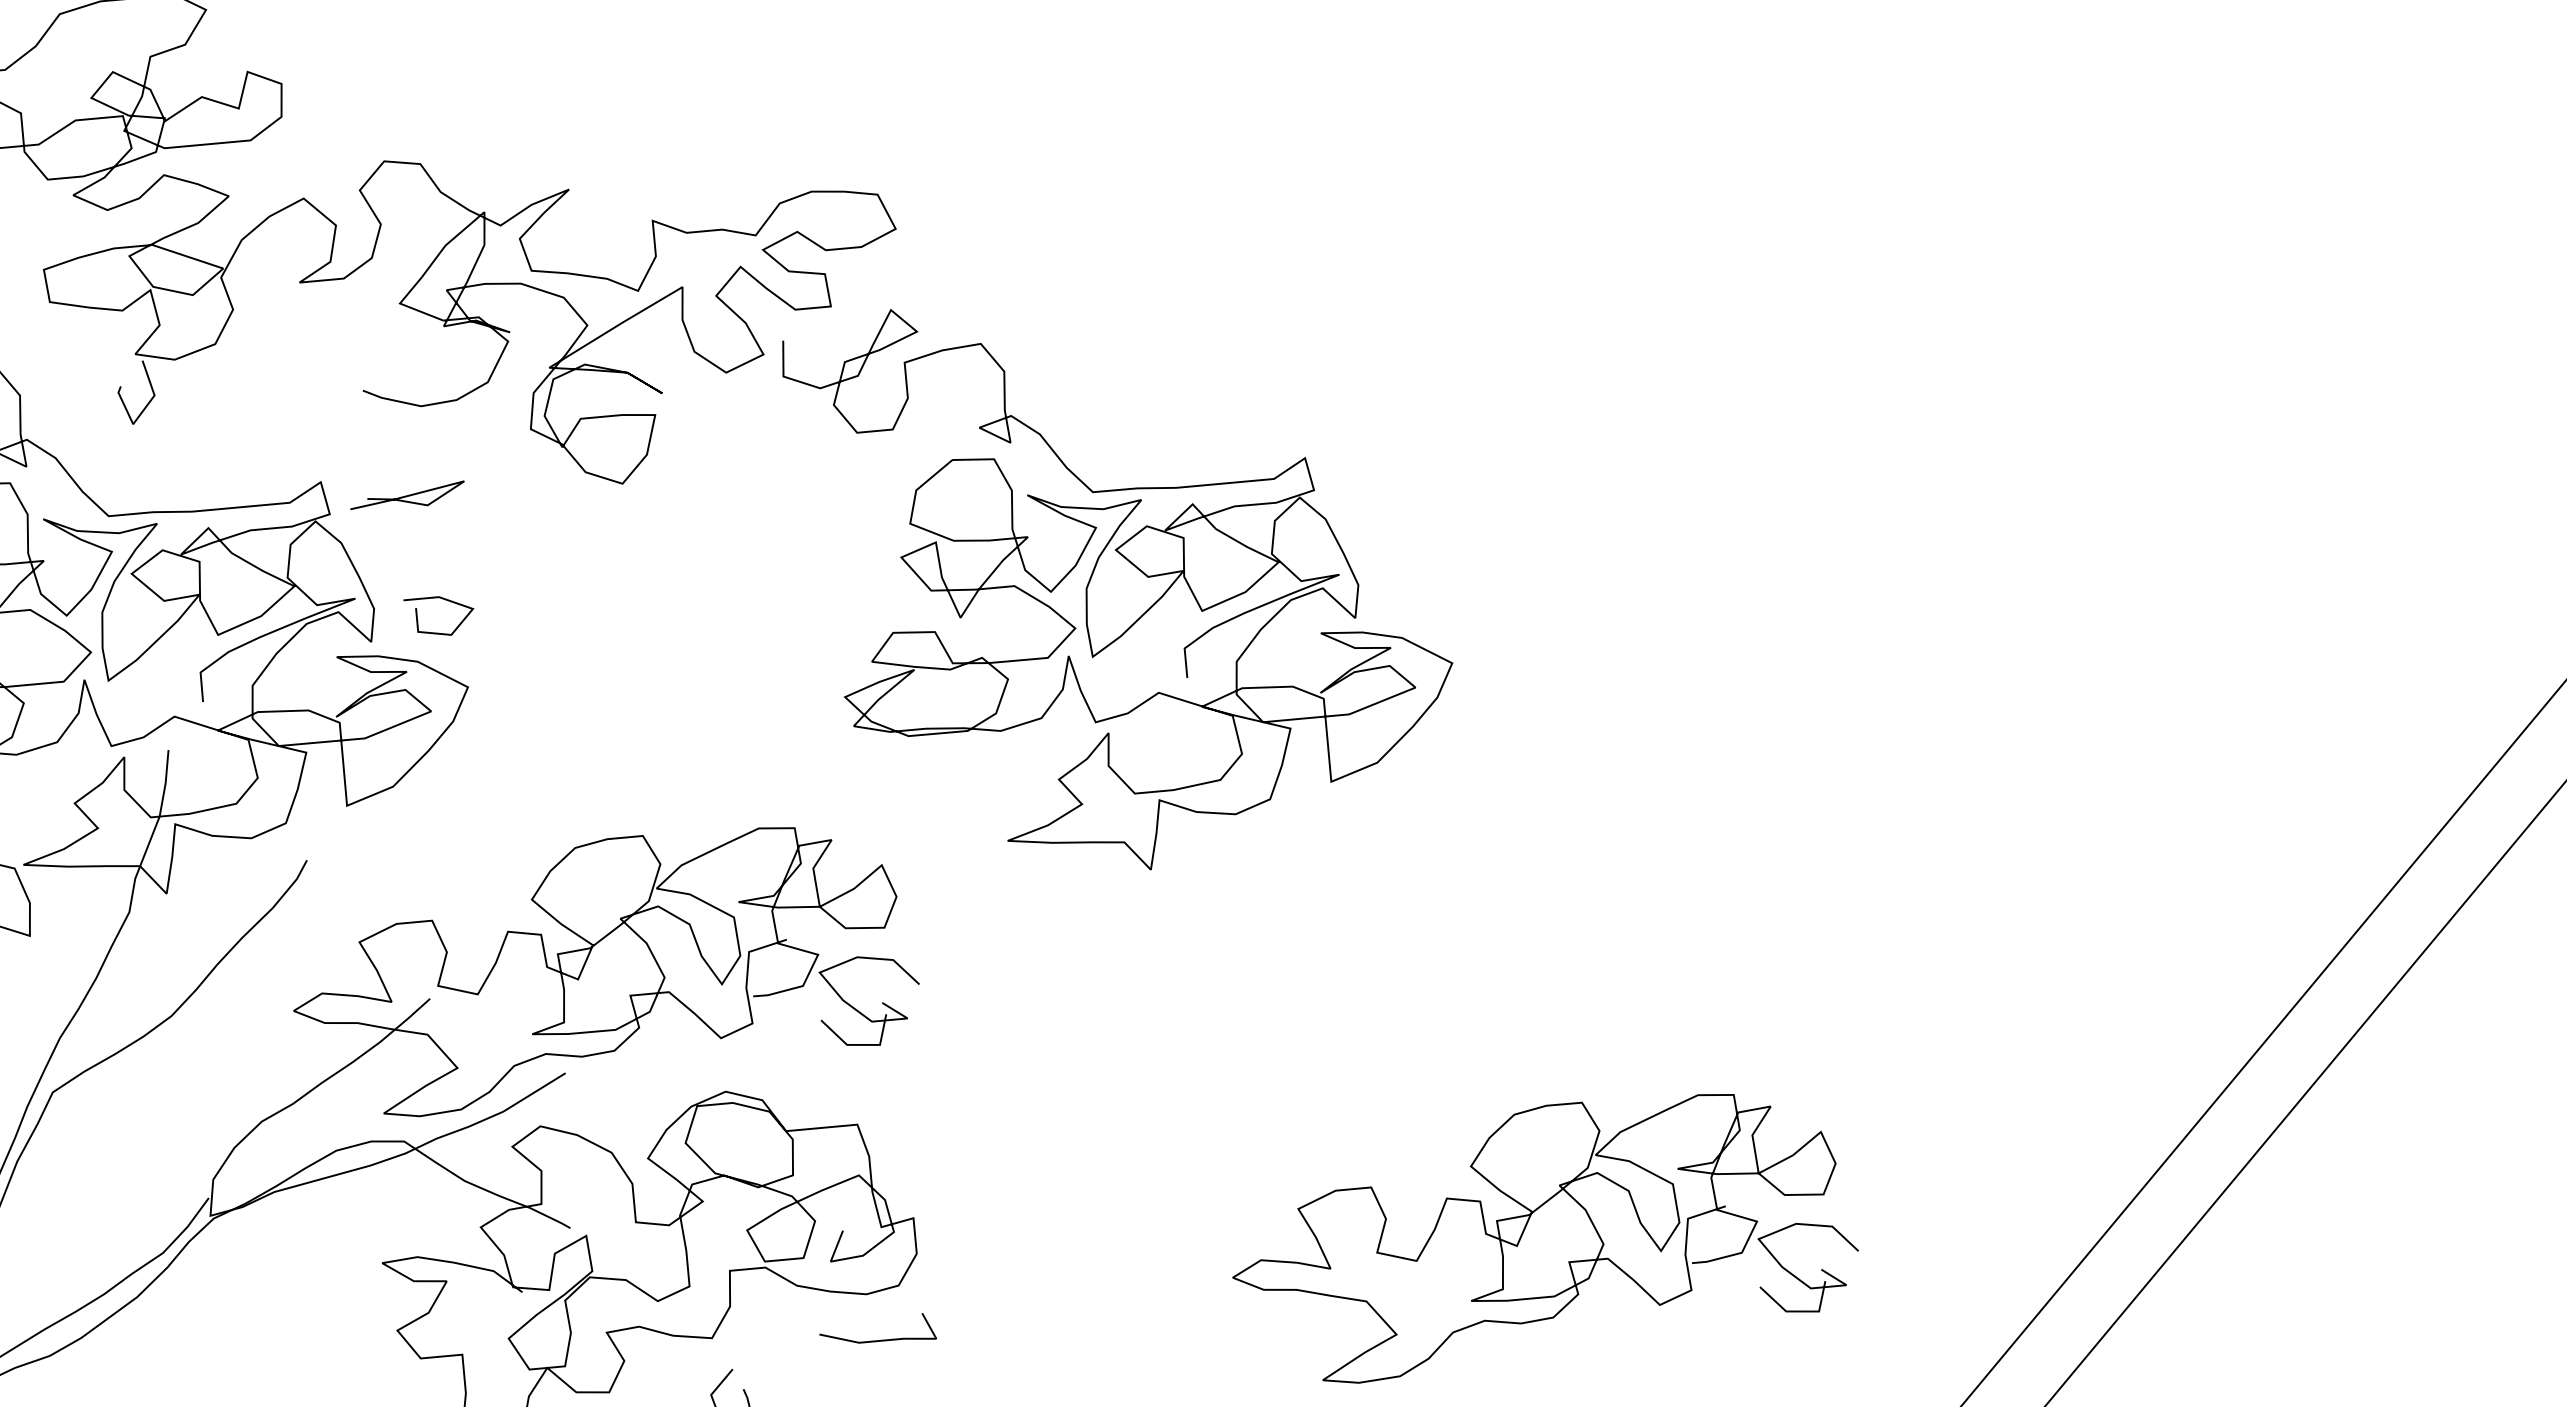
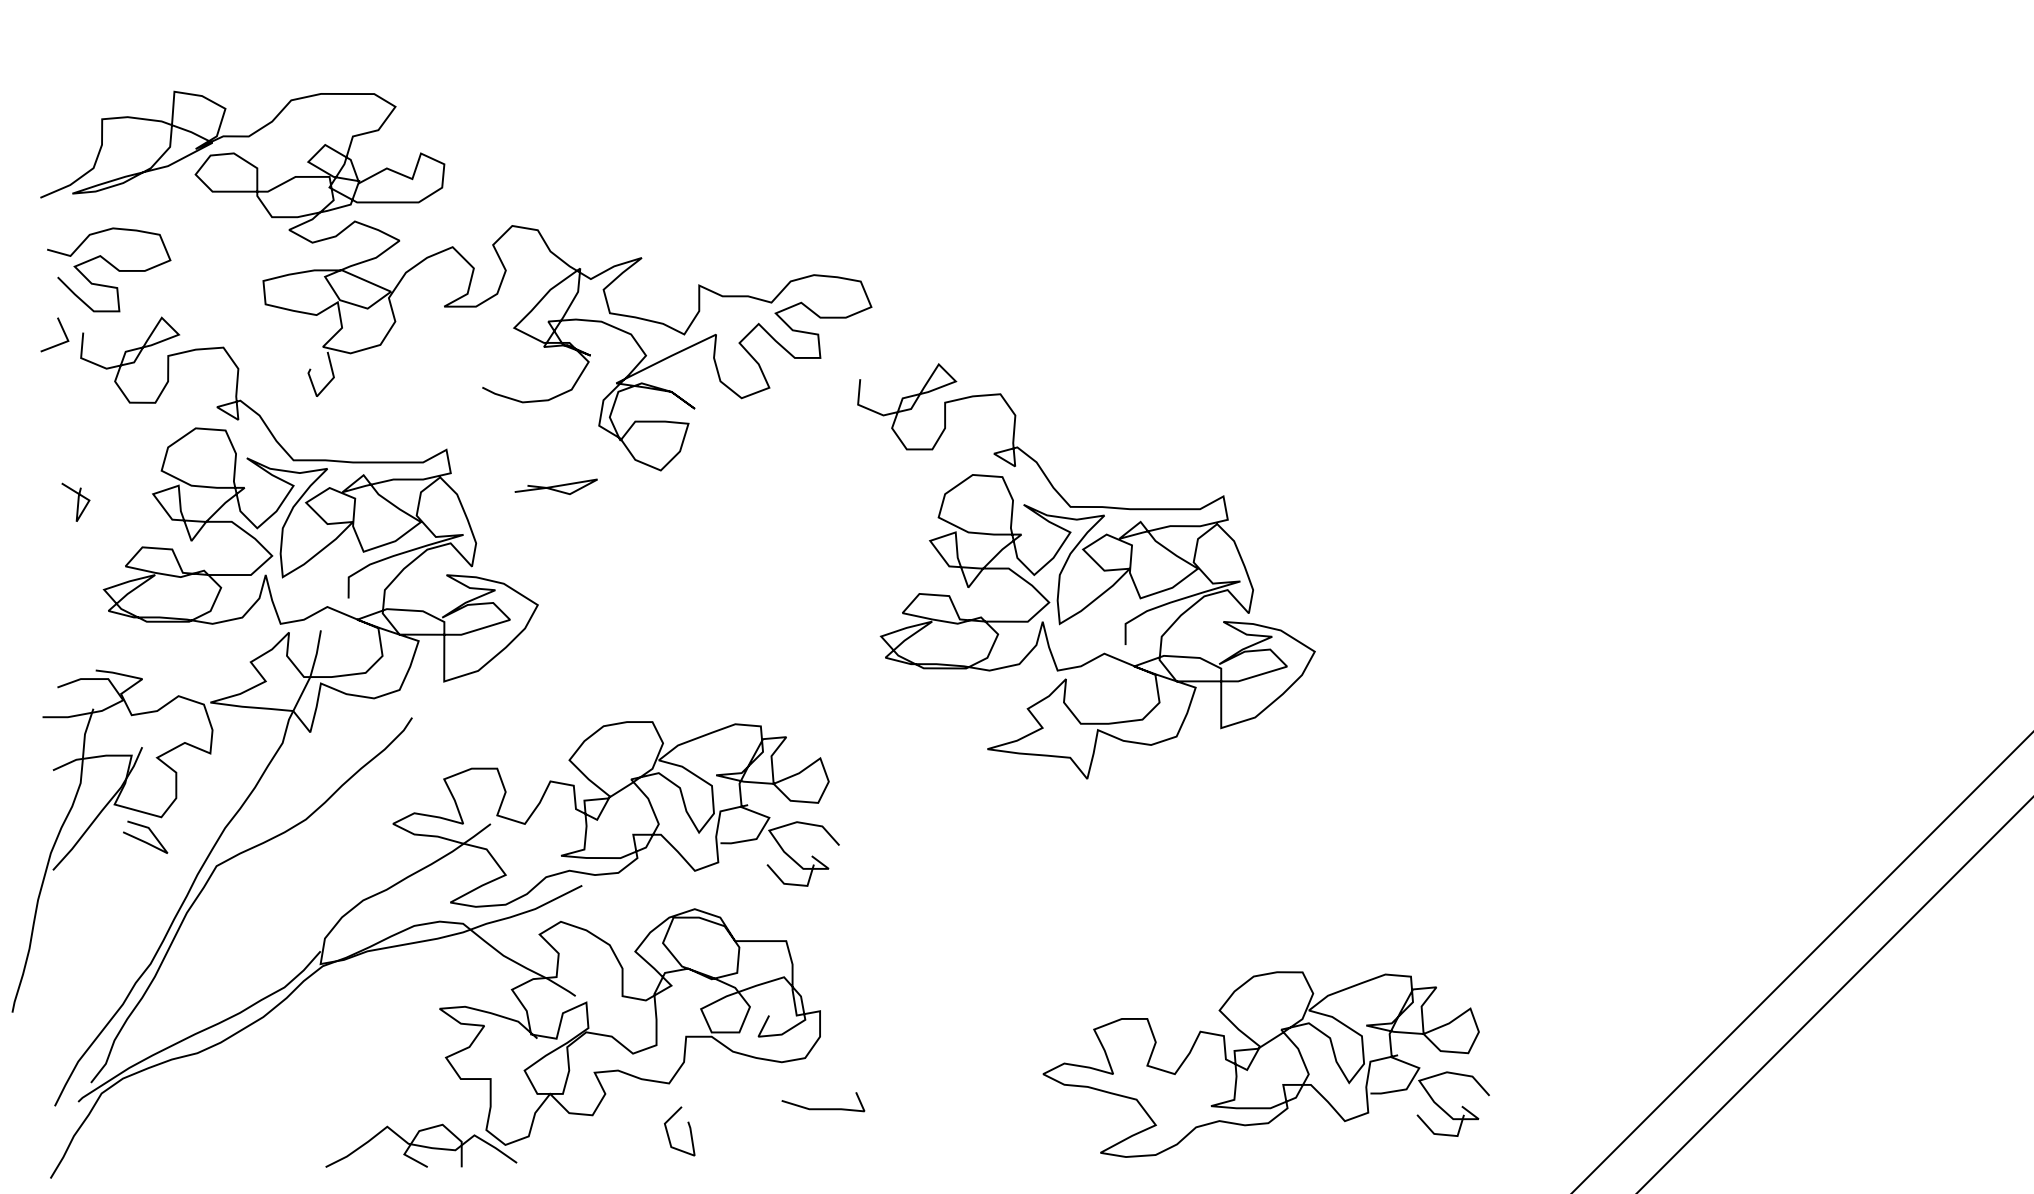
curve: (406, 496) -> (555, 486), moved
curve: (1133, 566) -> (1094, 562), moved
curve: (445, 601) -> (527, 542), removed
line: (878, 1339) -> (823, 1108), moved

